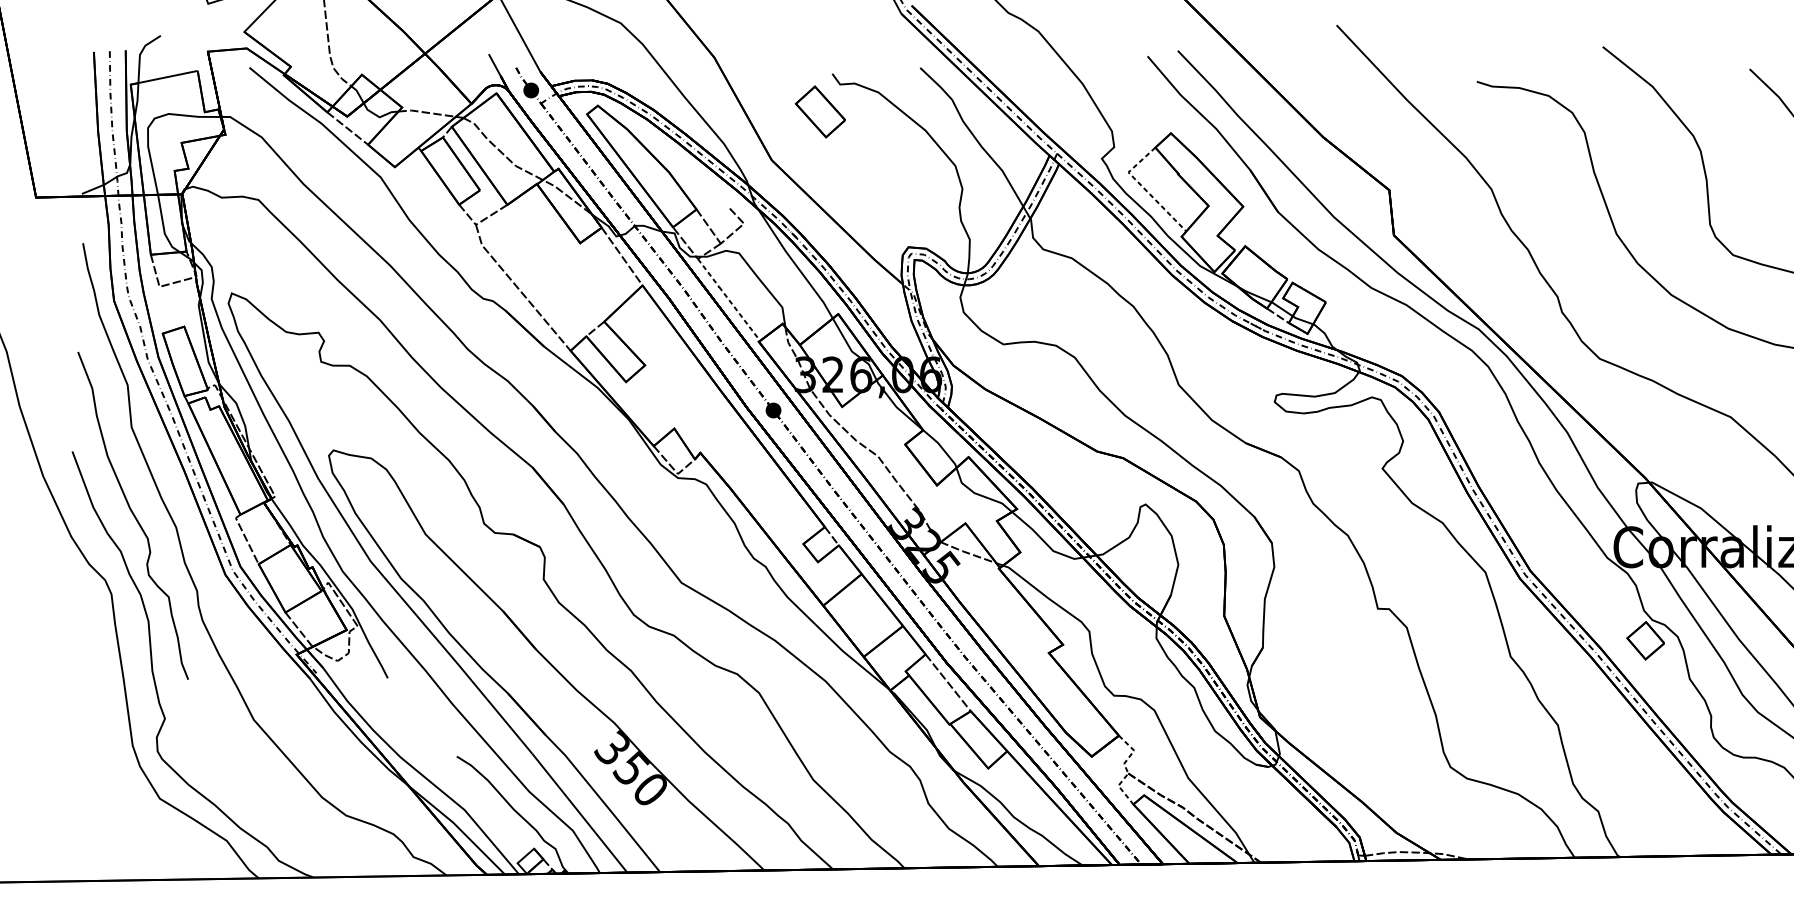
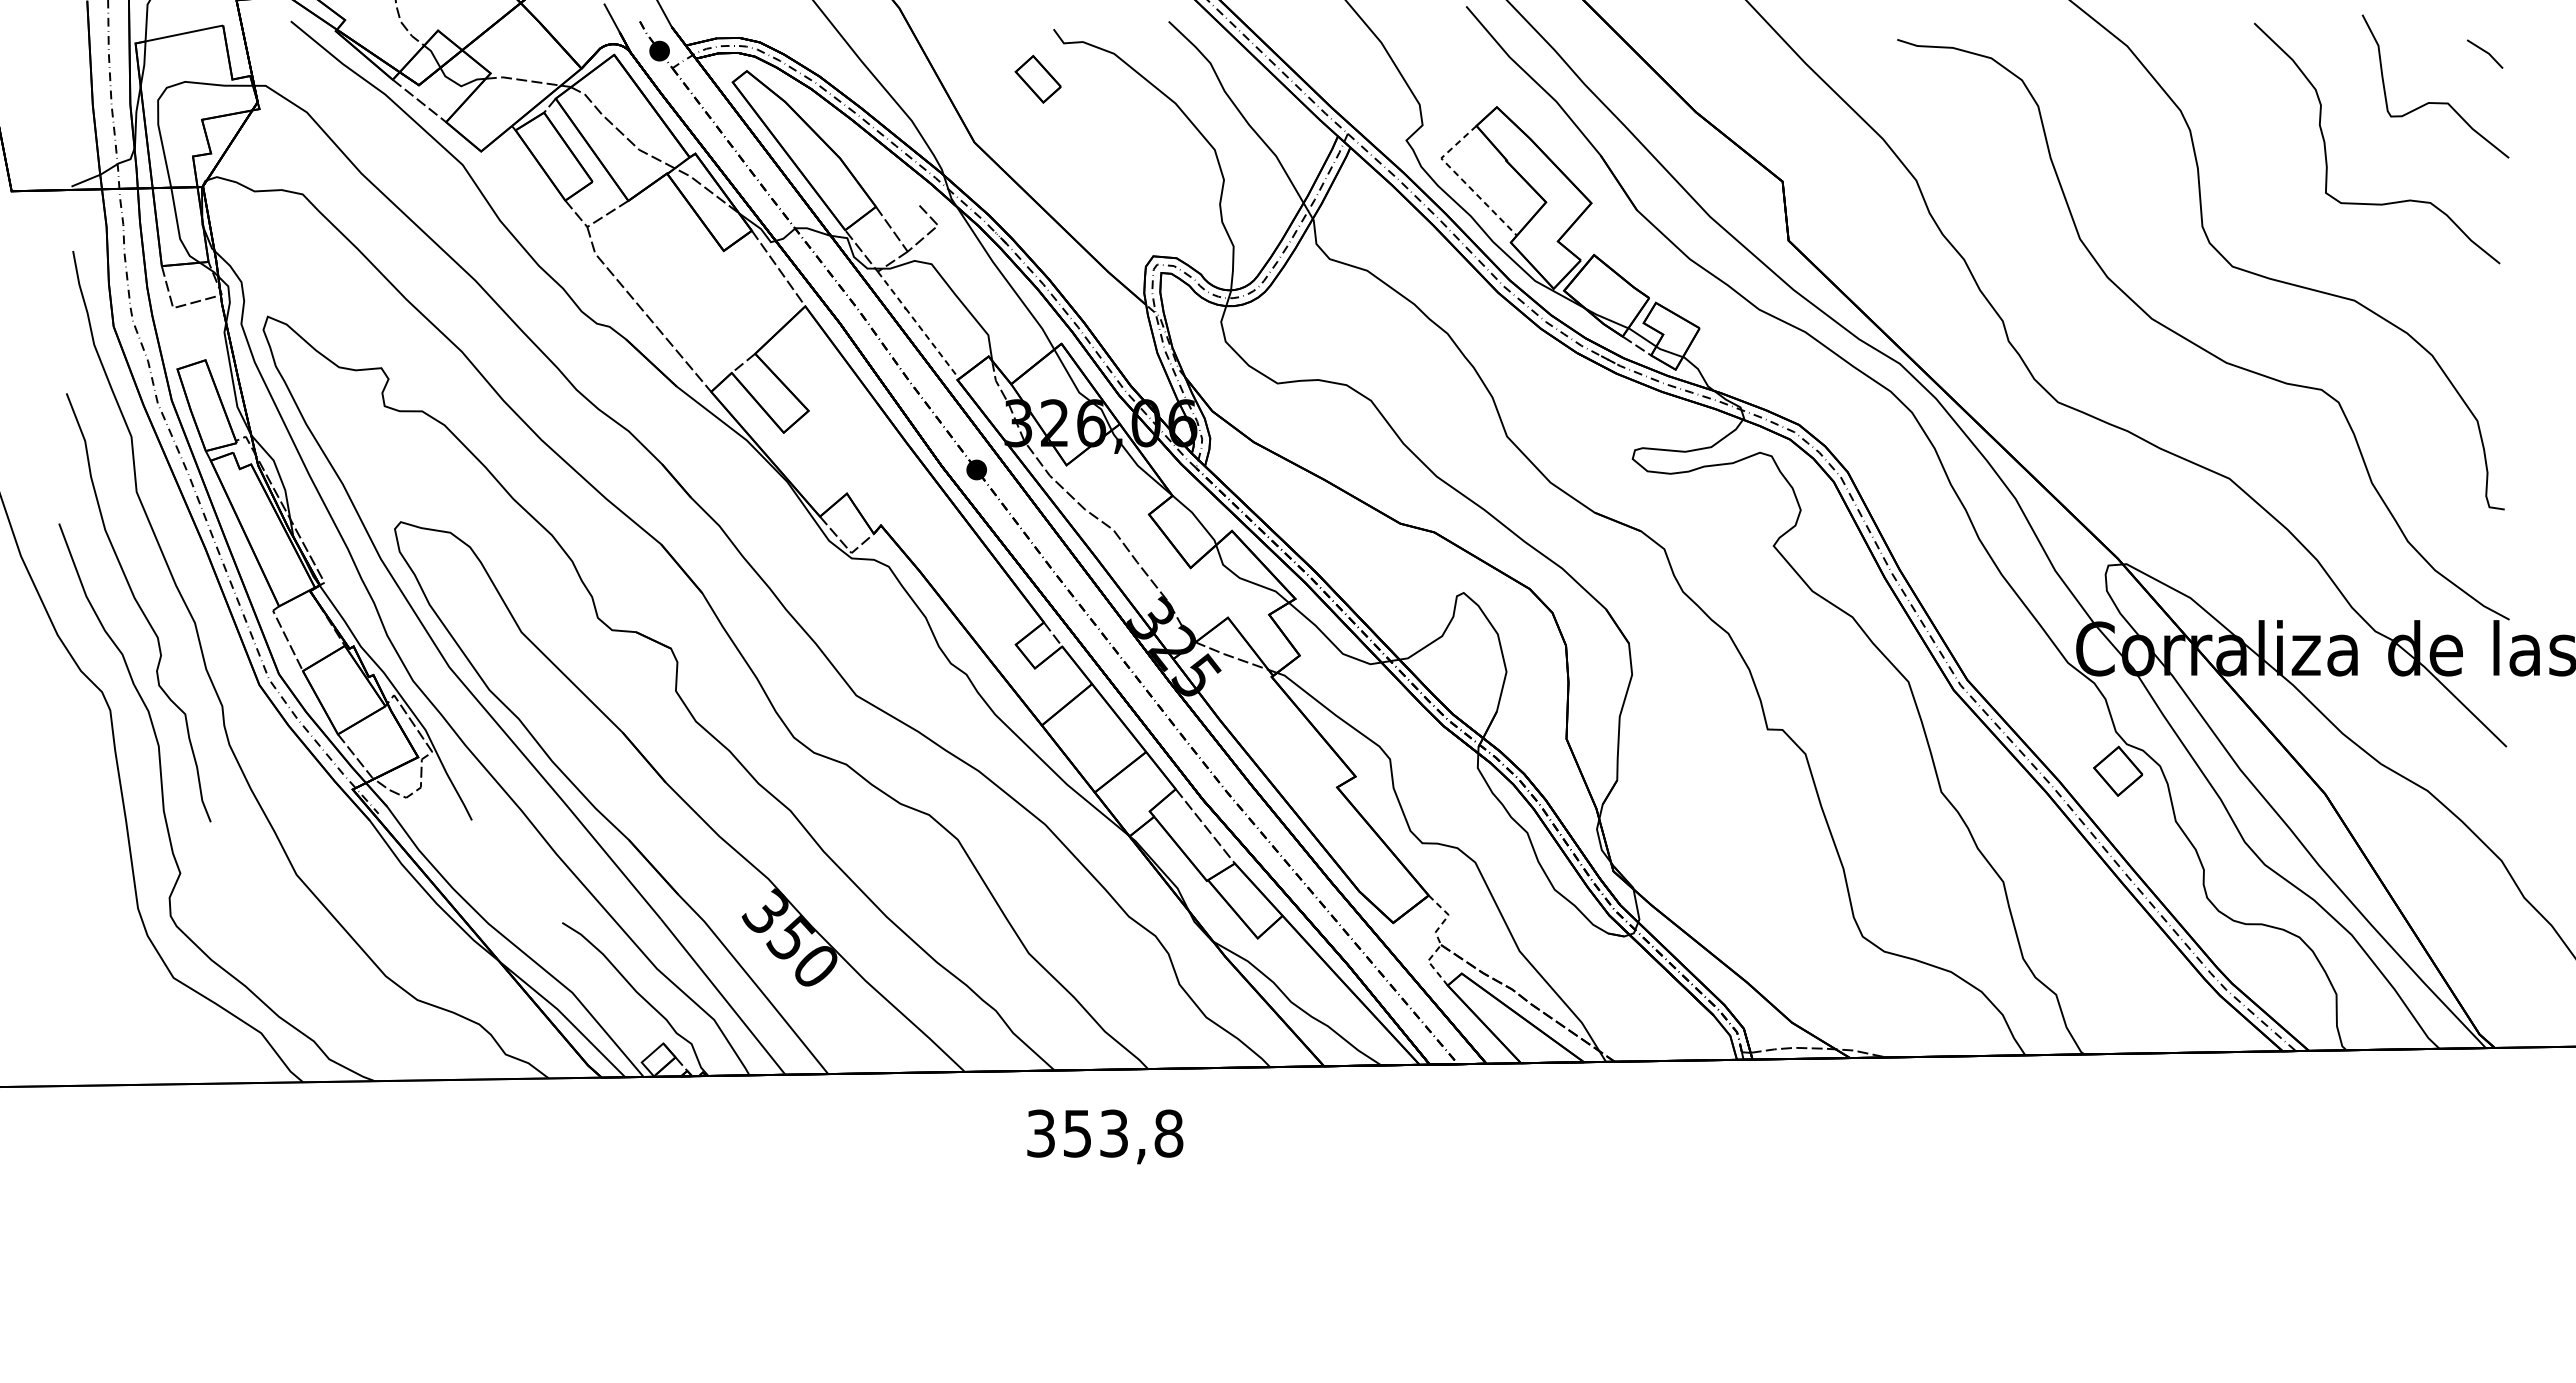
part: (820, 112) -> (1038, 79), size x0.7

